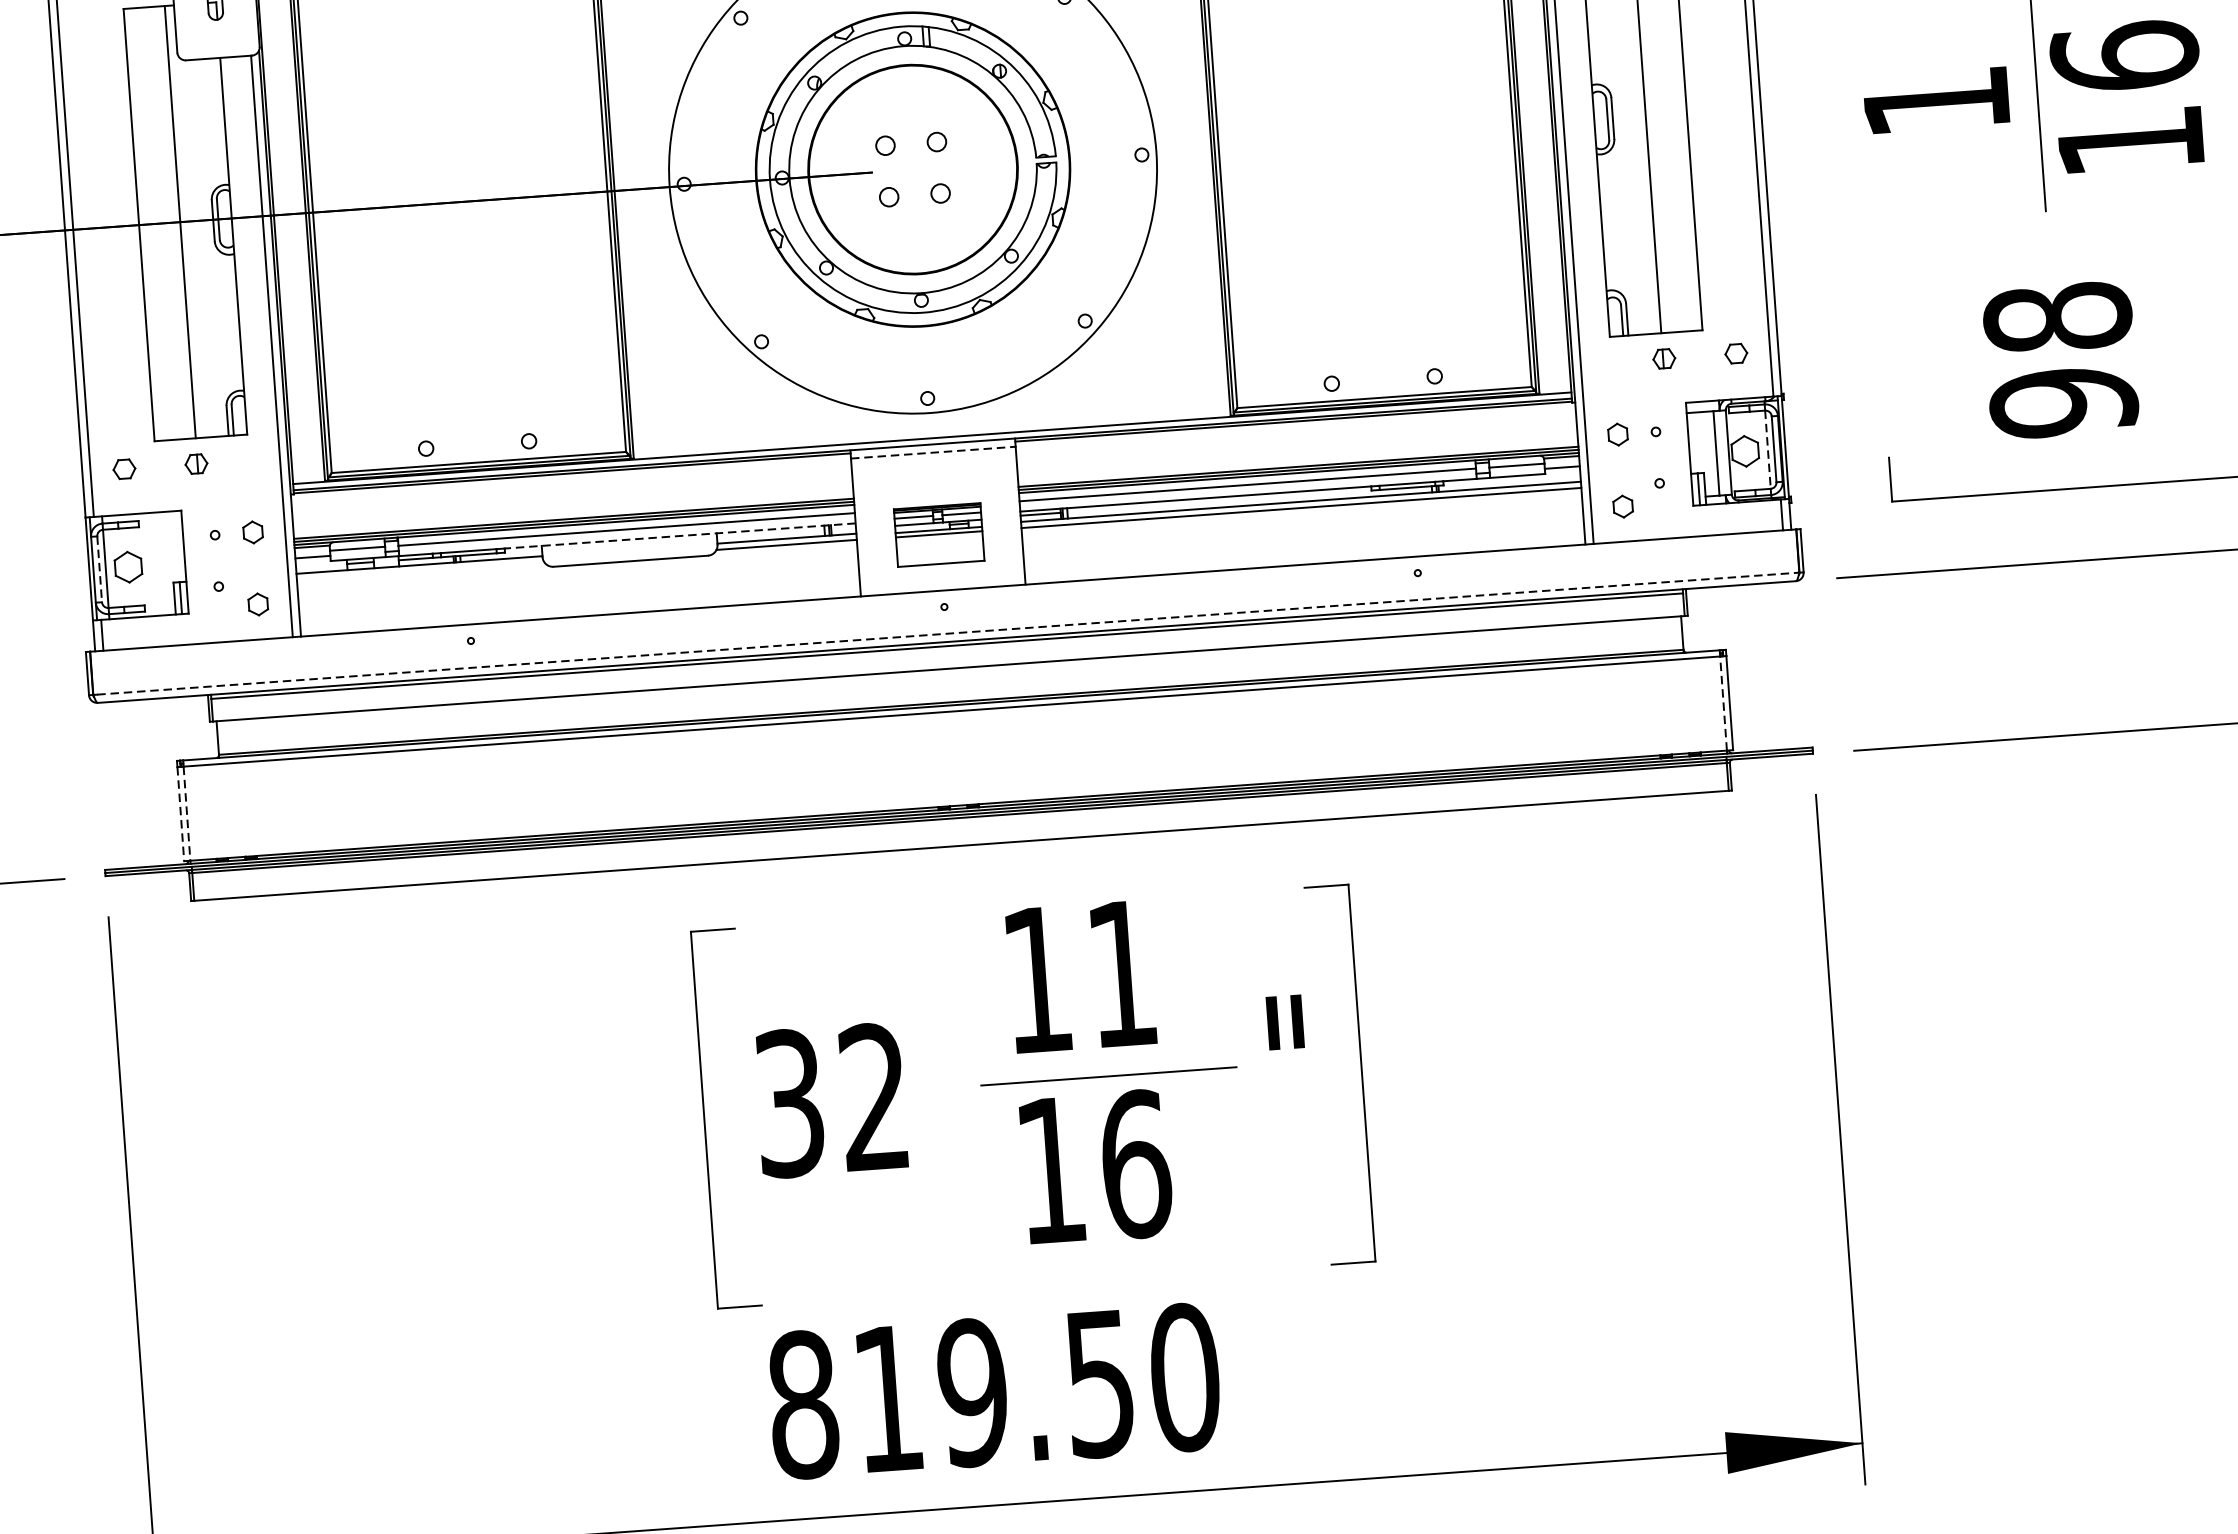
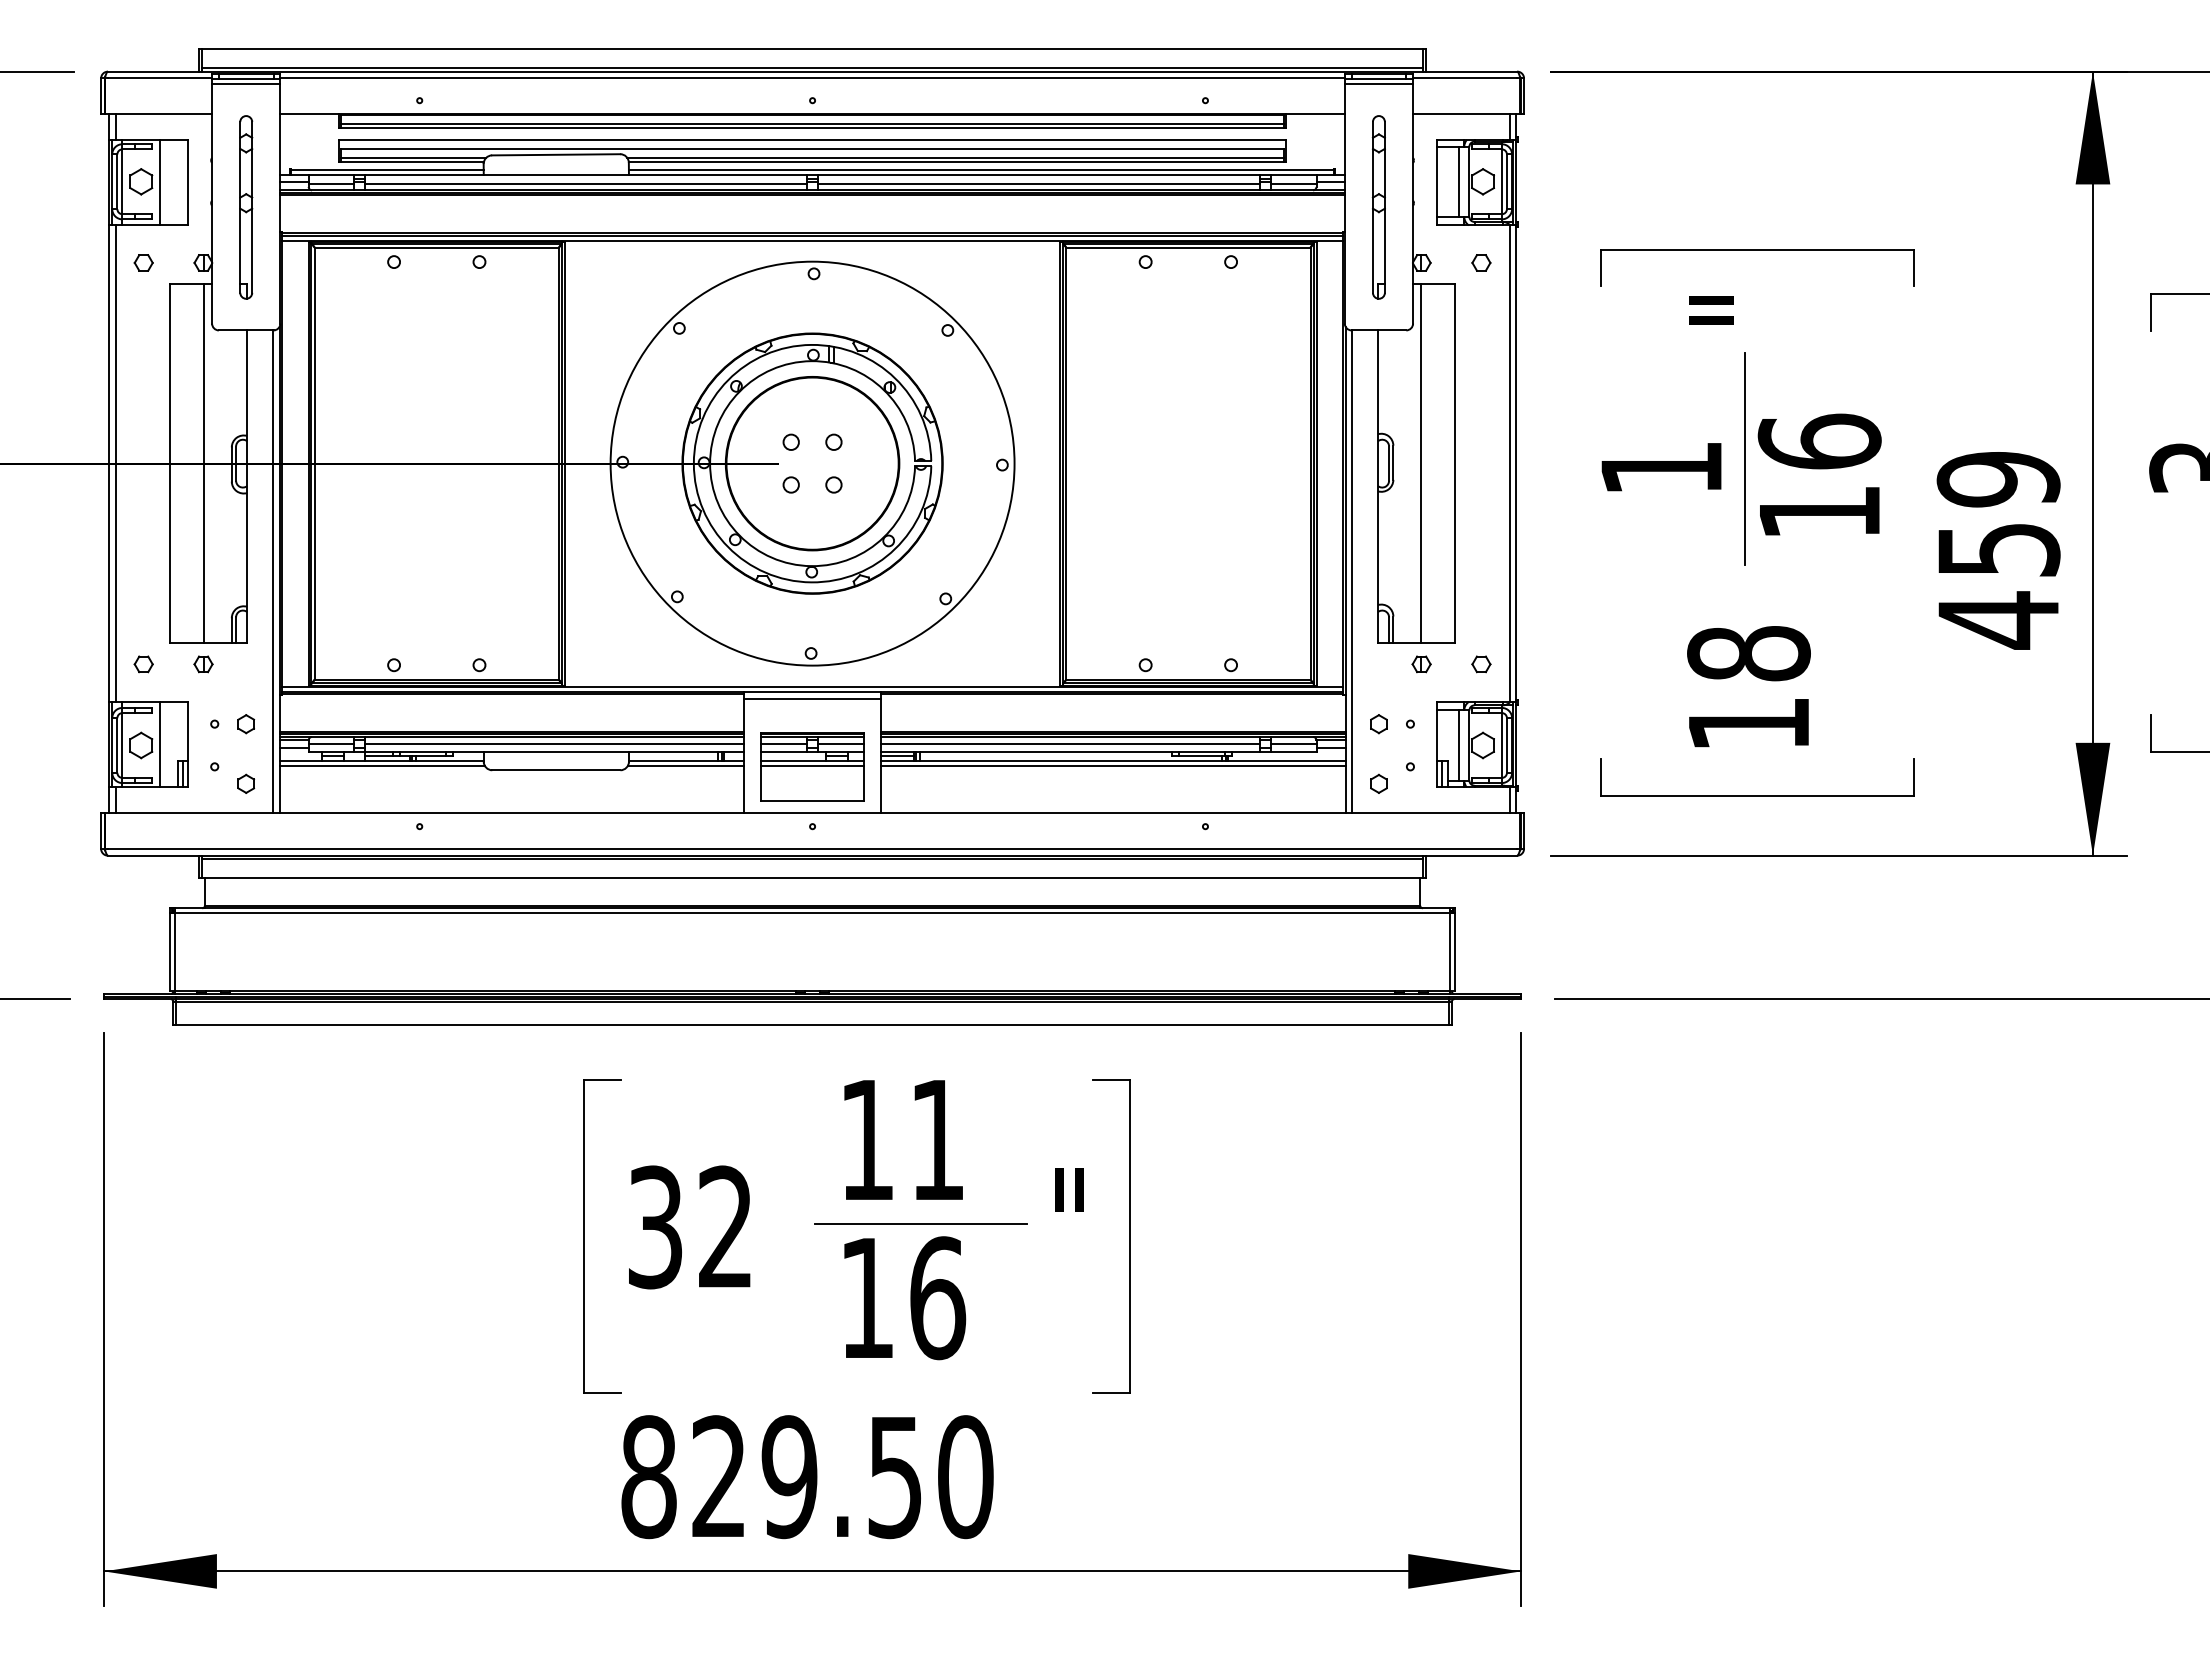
text: (2063, 403) -> (1748, 724), 98 -> 18
line: (1767, 450) -> (1501, 746), dashed -> solid
line: (934, 452) -> (813, 698), dashed -> solid
part: (939, 534) -> (812, 766), size x1.43
line: (680, 536) -> (598, 752), dashed -> solid
line: (151, 564) -> (160, 744), added
line: (99, 570) -> (117, 746), dashed -> solid
line: (419, 571) -> (381, 766), added
line: (946, 633) -> (812, 848), dashed -> solid
line: (1723, 702) -> (1450, 951), dashed -> solid
line: (187, 813) -> (175, 952), dashed -> solid
line: (180, 814) -> (169, 952), dashed -> solid
text: (887, 1397) -> (718, 1475), 819.50 -> 829.50

